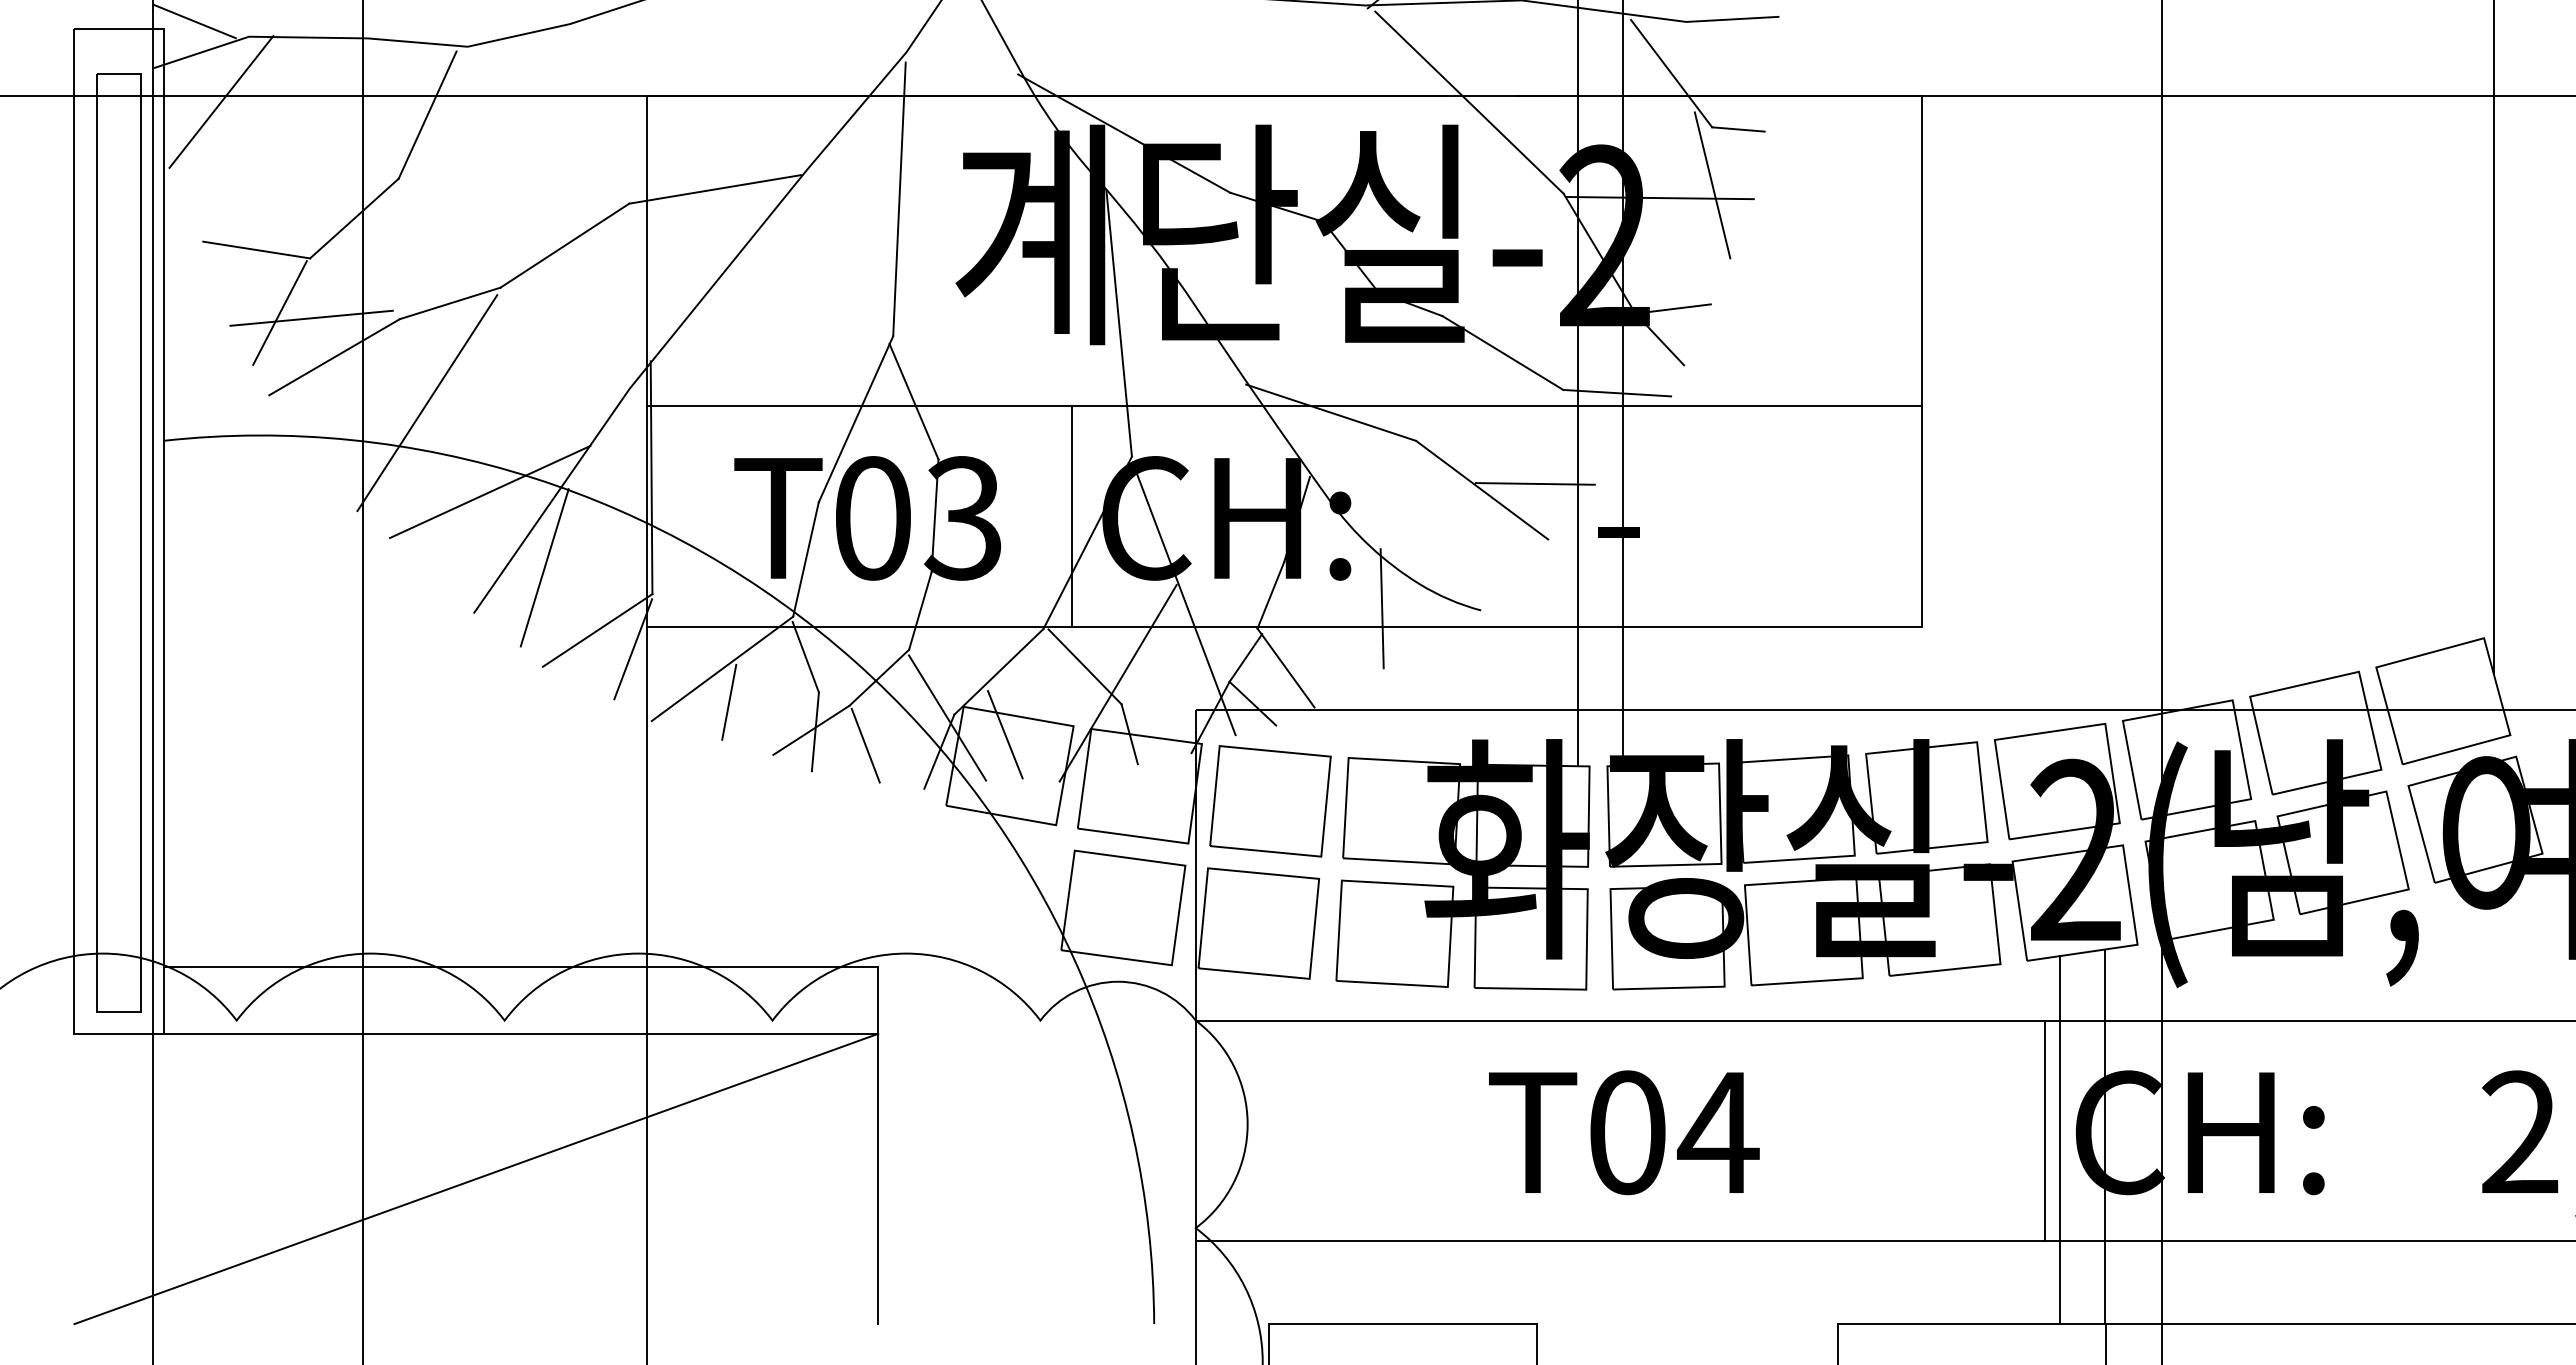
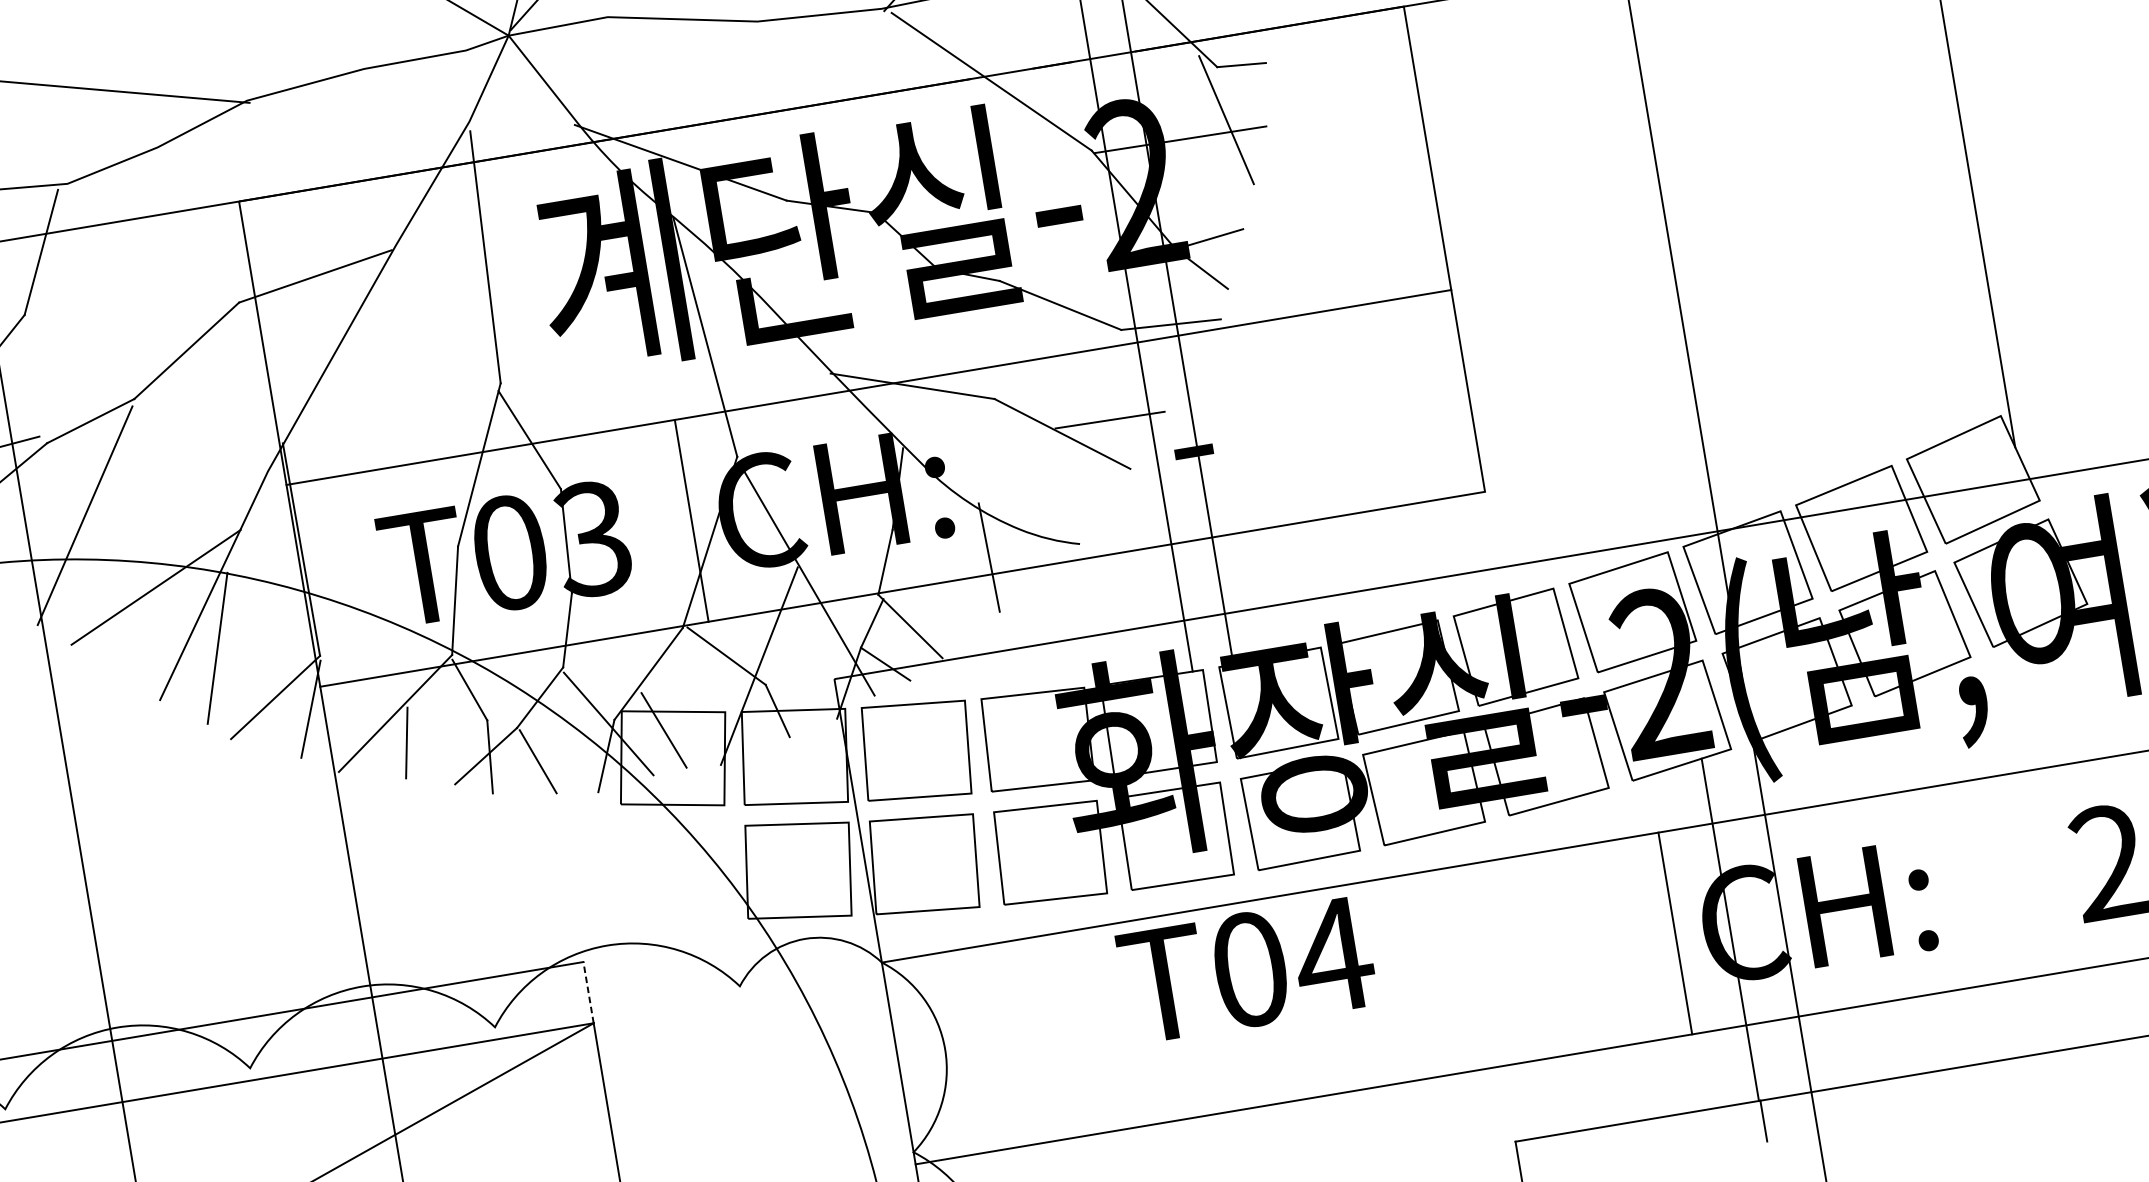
line: (878, 999) -> (588, 991), solid -> dashed
text: (1624, 1132) -> (1247, 969), moved
line: (2059, 1140) -> (1689, 940), removed

